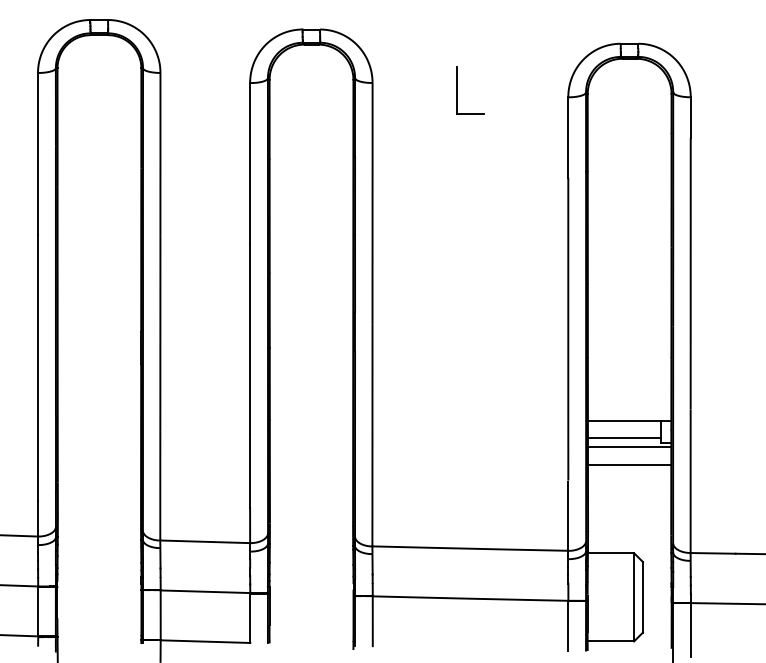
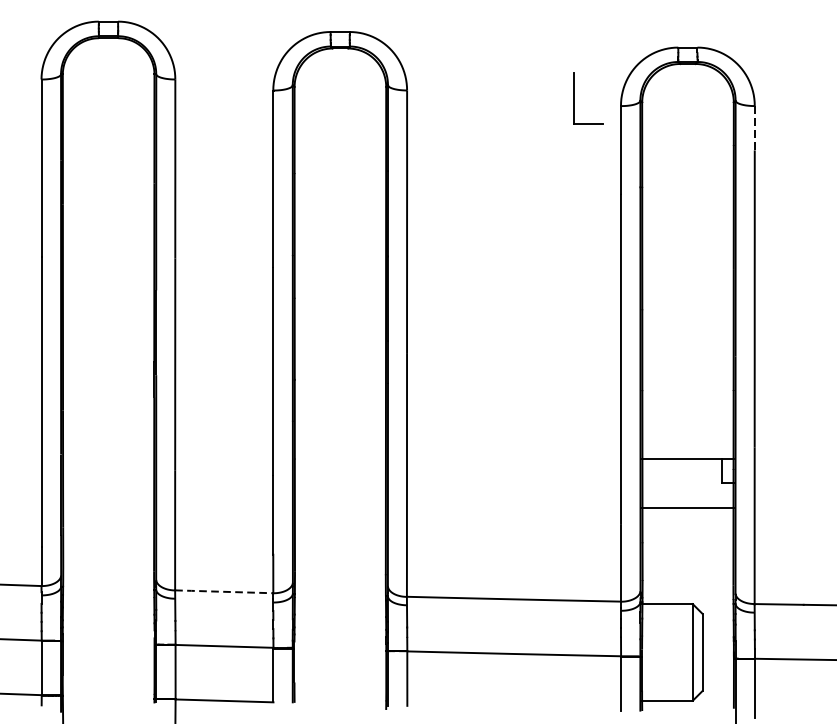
part: (457, 90) -> (574, 98), moved
line: (690, 118) -> (754, 129), solid -> dashed
line: (623, 438) -> (681, 478), removed
line: (629, 447) -> (687, 488), removed
line: (204, 541) -> (223, 591), solid -> dashed

